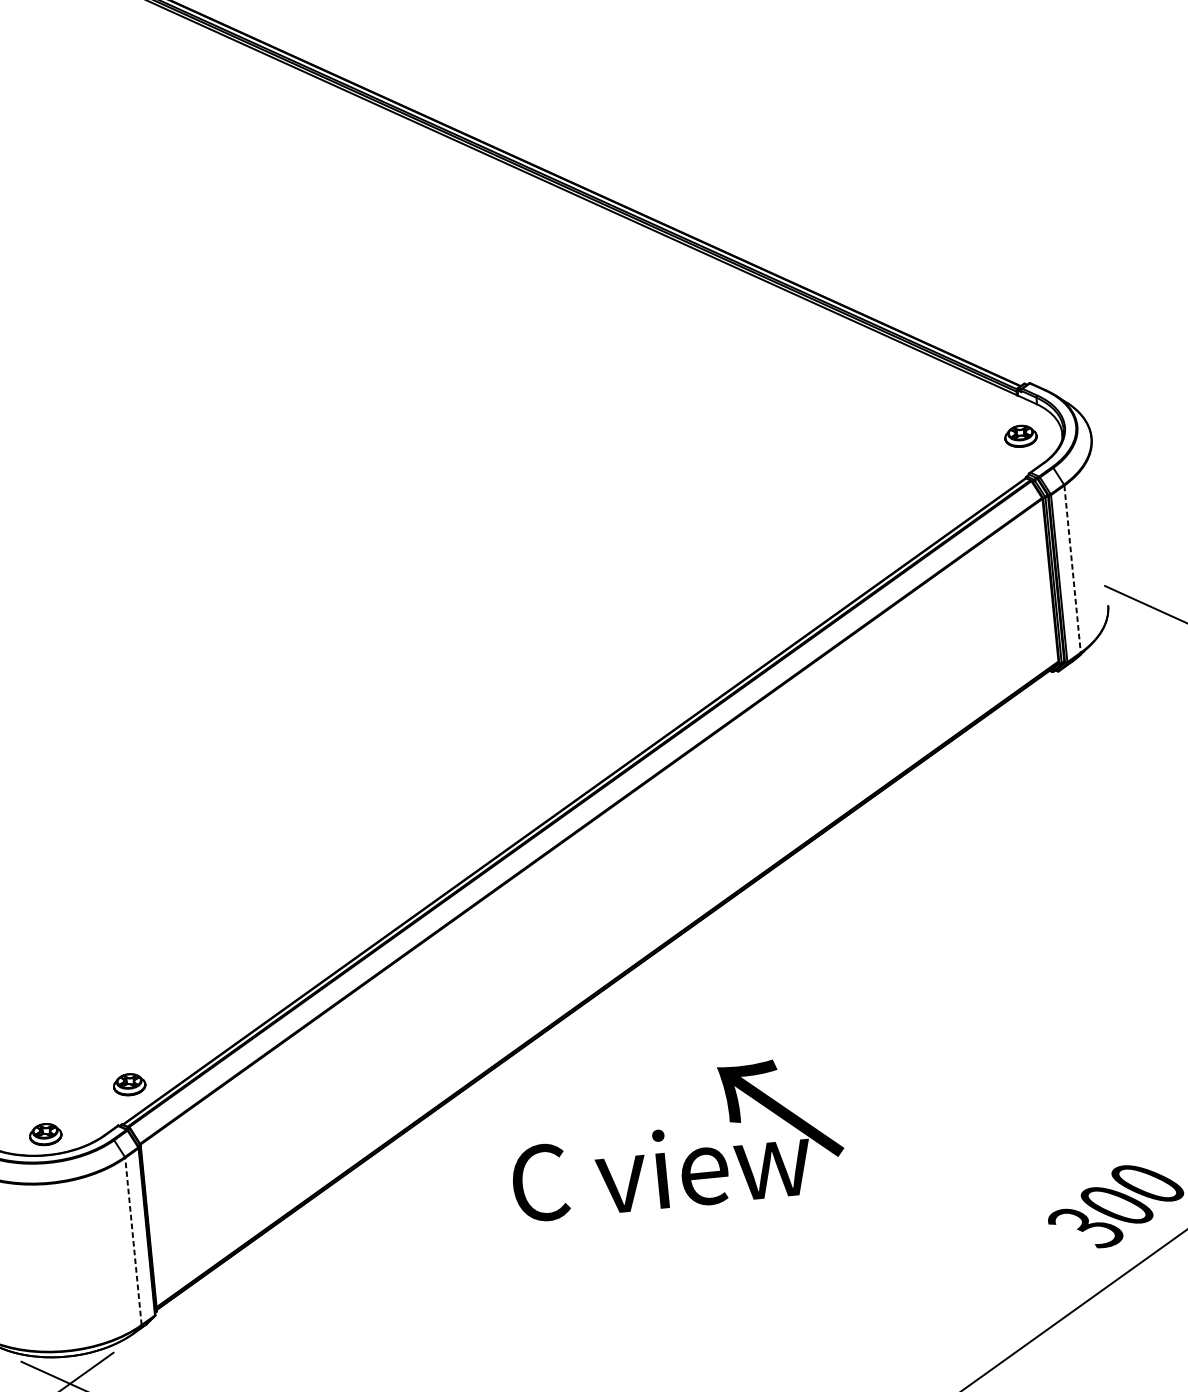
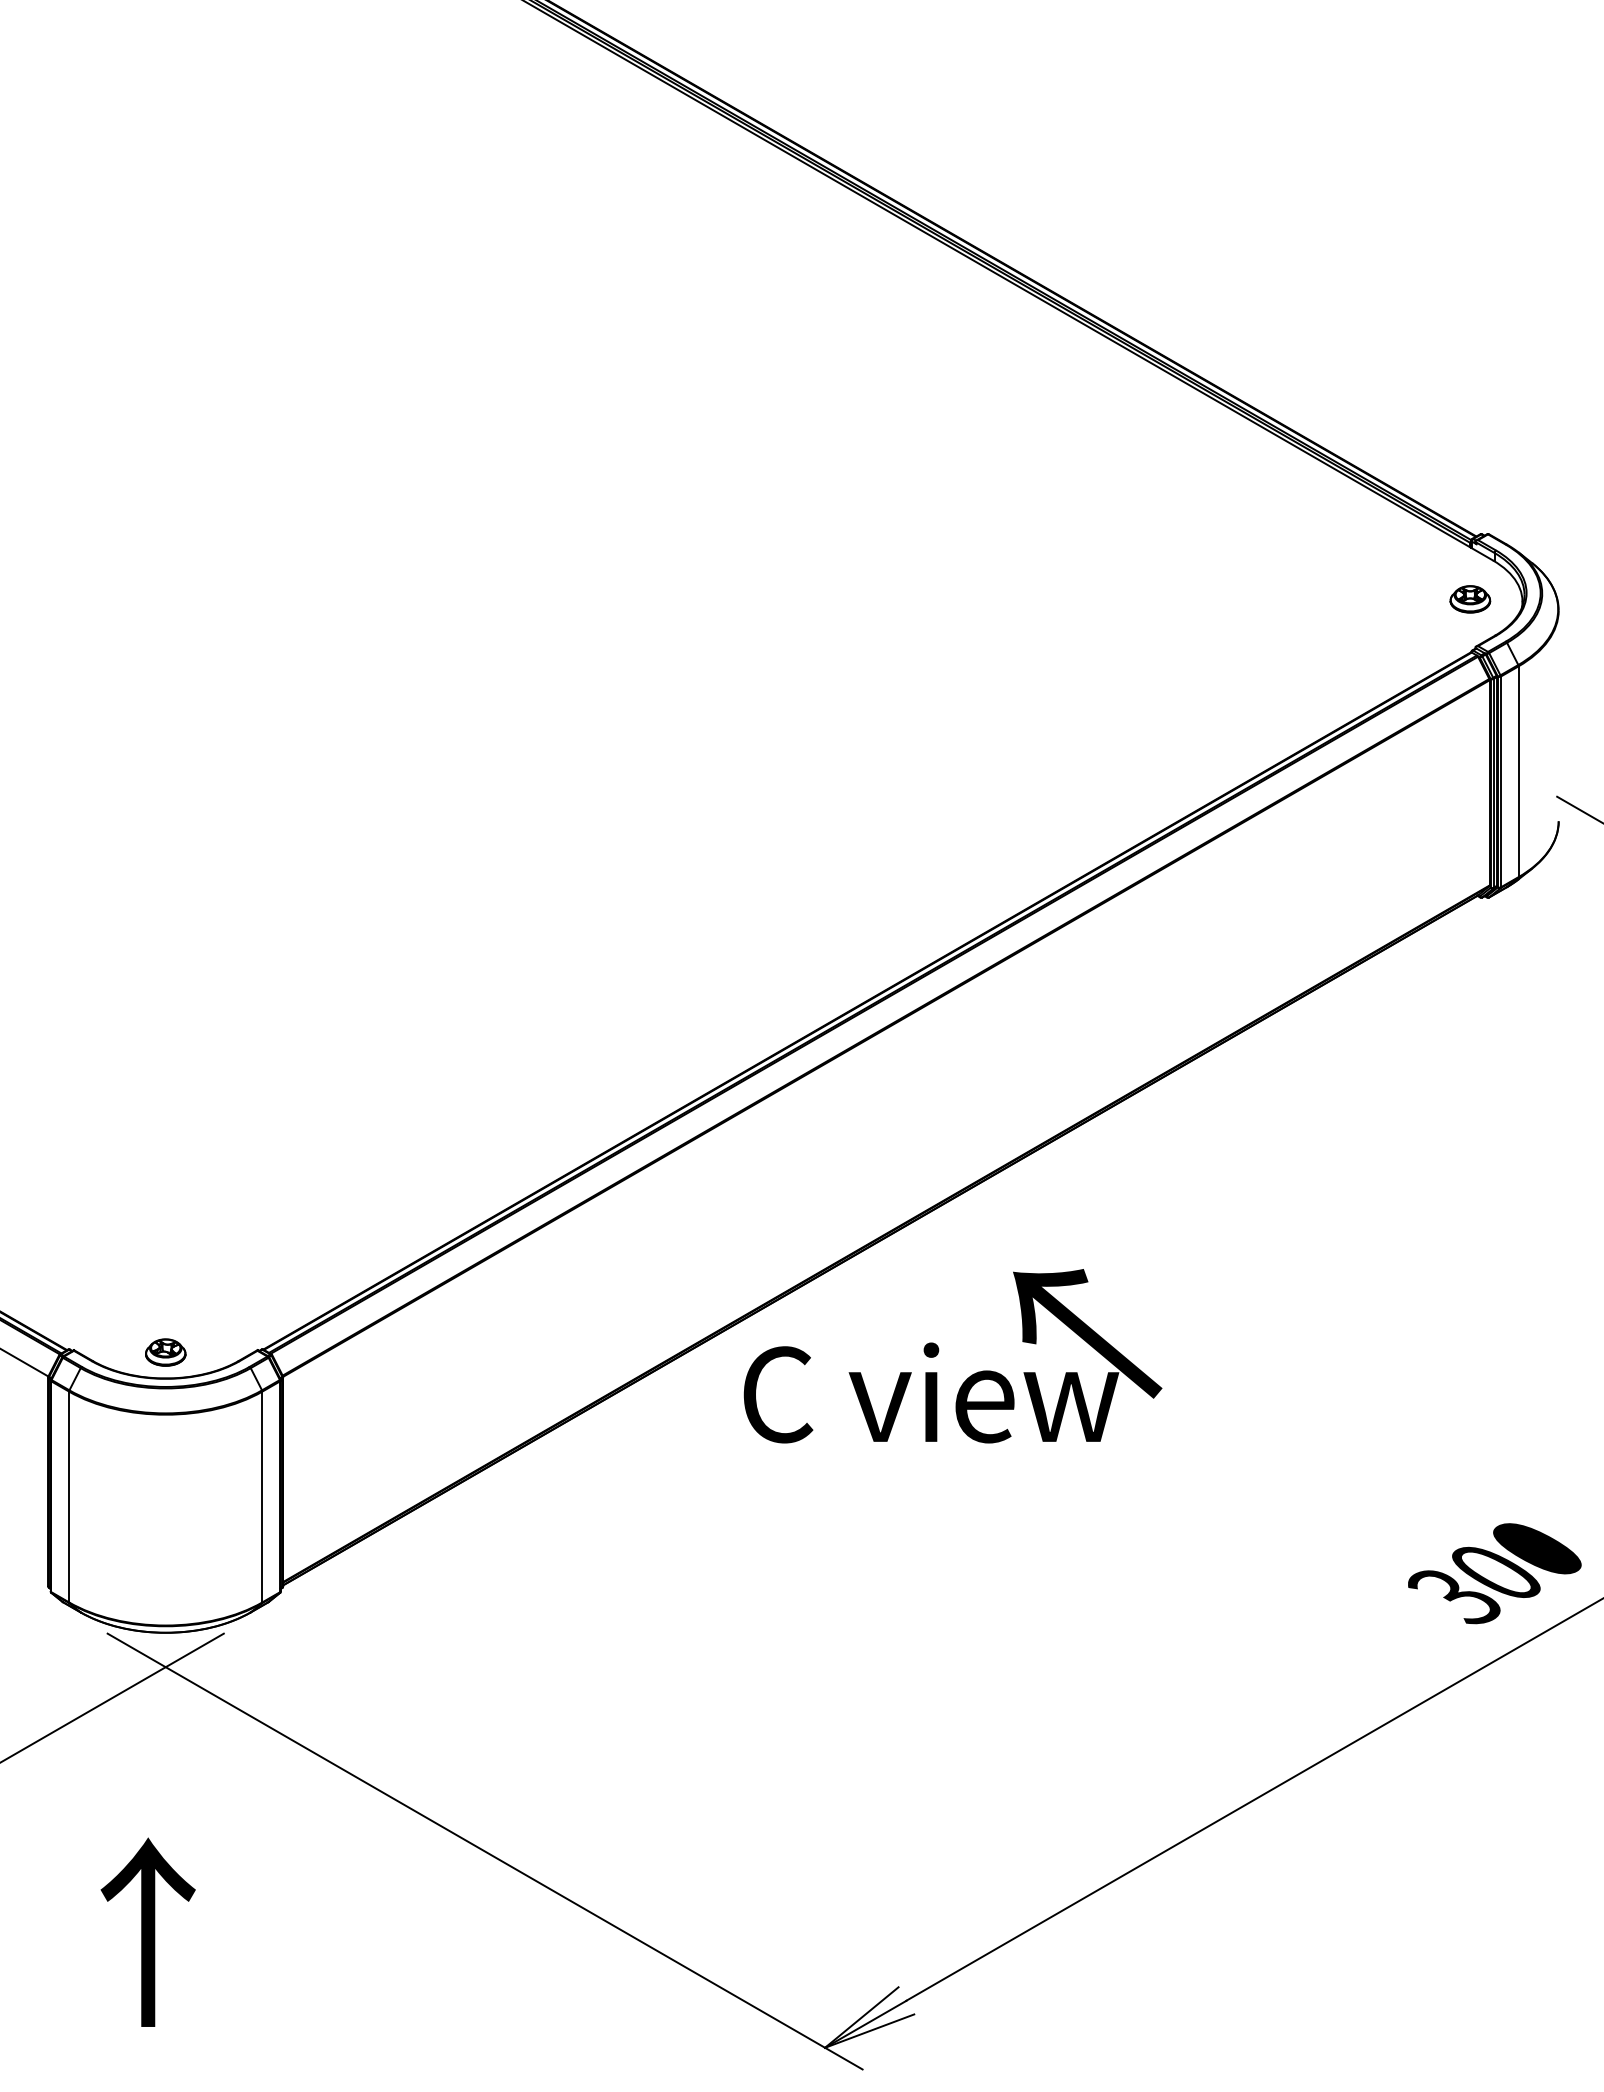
line: (1072, 569) -> (1518, 772), dashed -> solid
part: (129, 1084) -> (276, 1300), removed
text: (675, 1139) -> (952, 1356), moved
line: (133, 1241) -> (262, 1496), dashed -> solid

